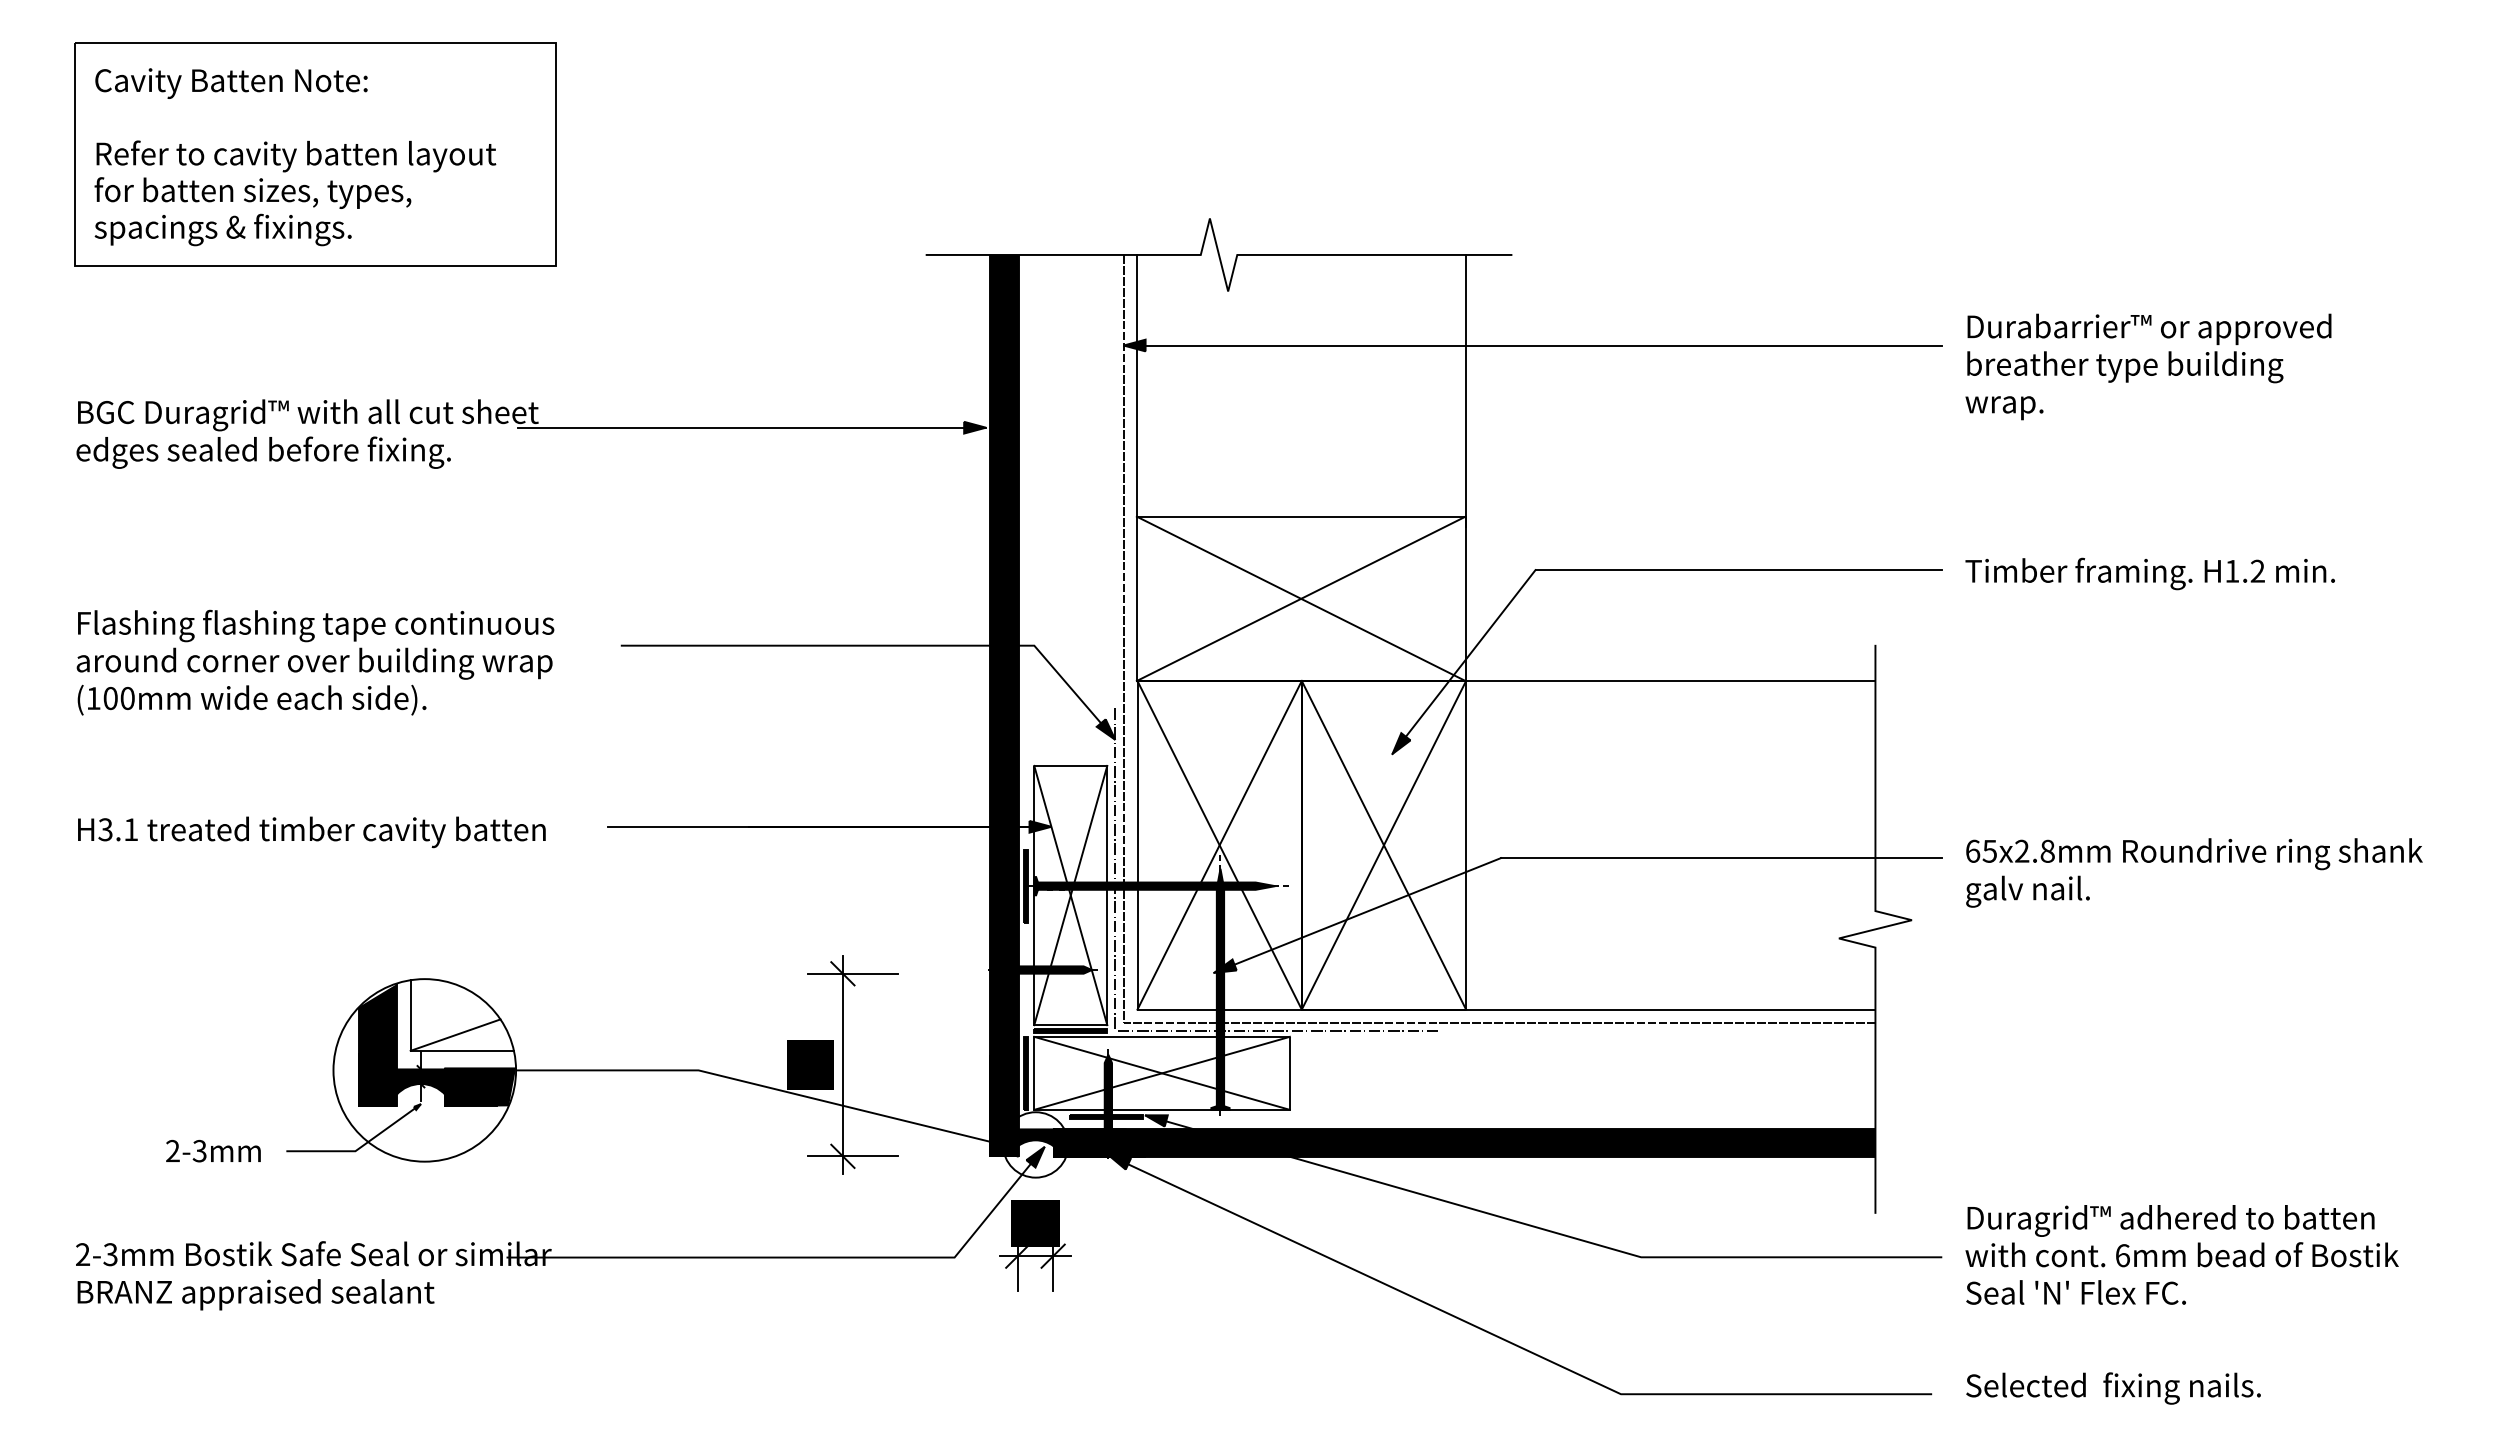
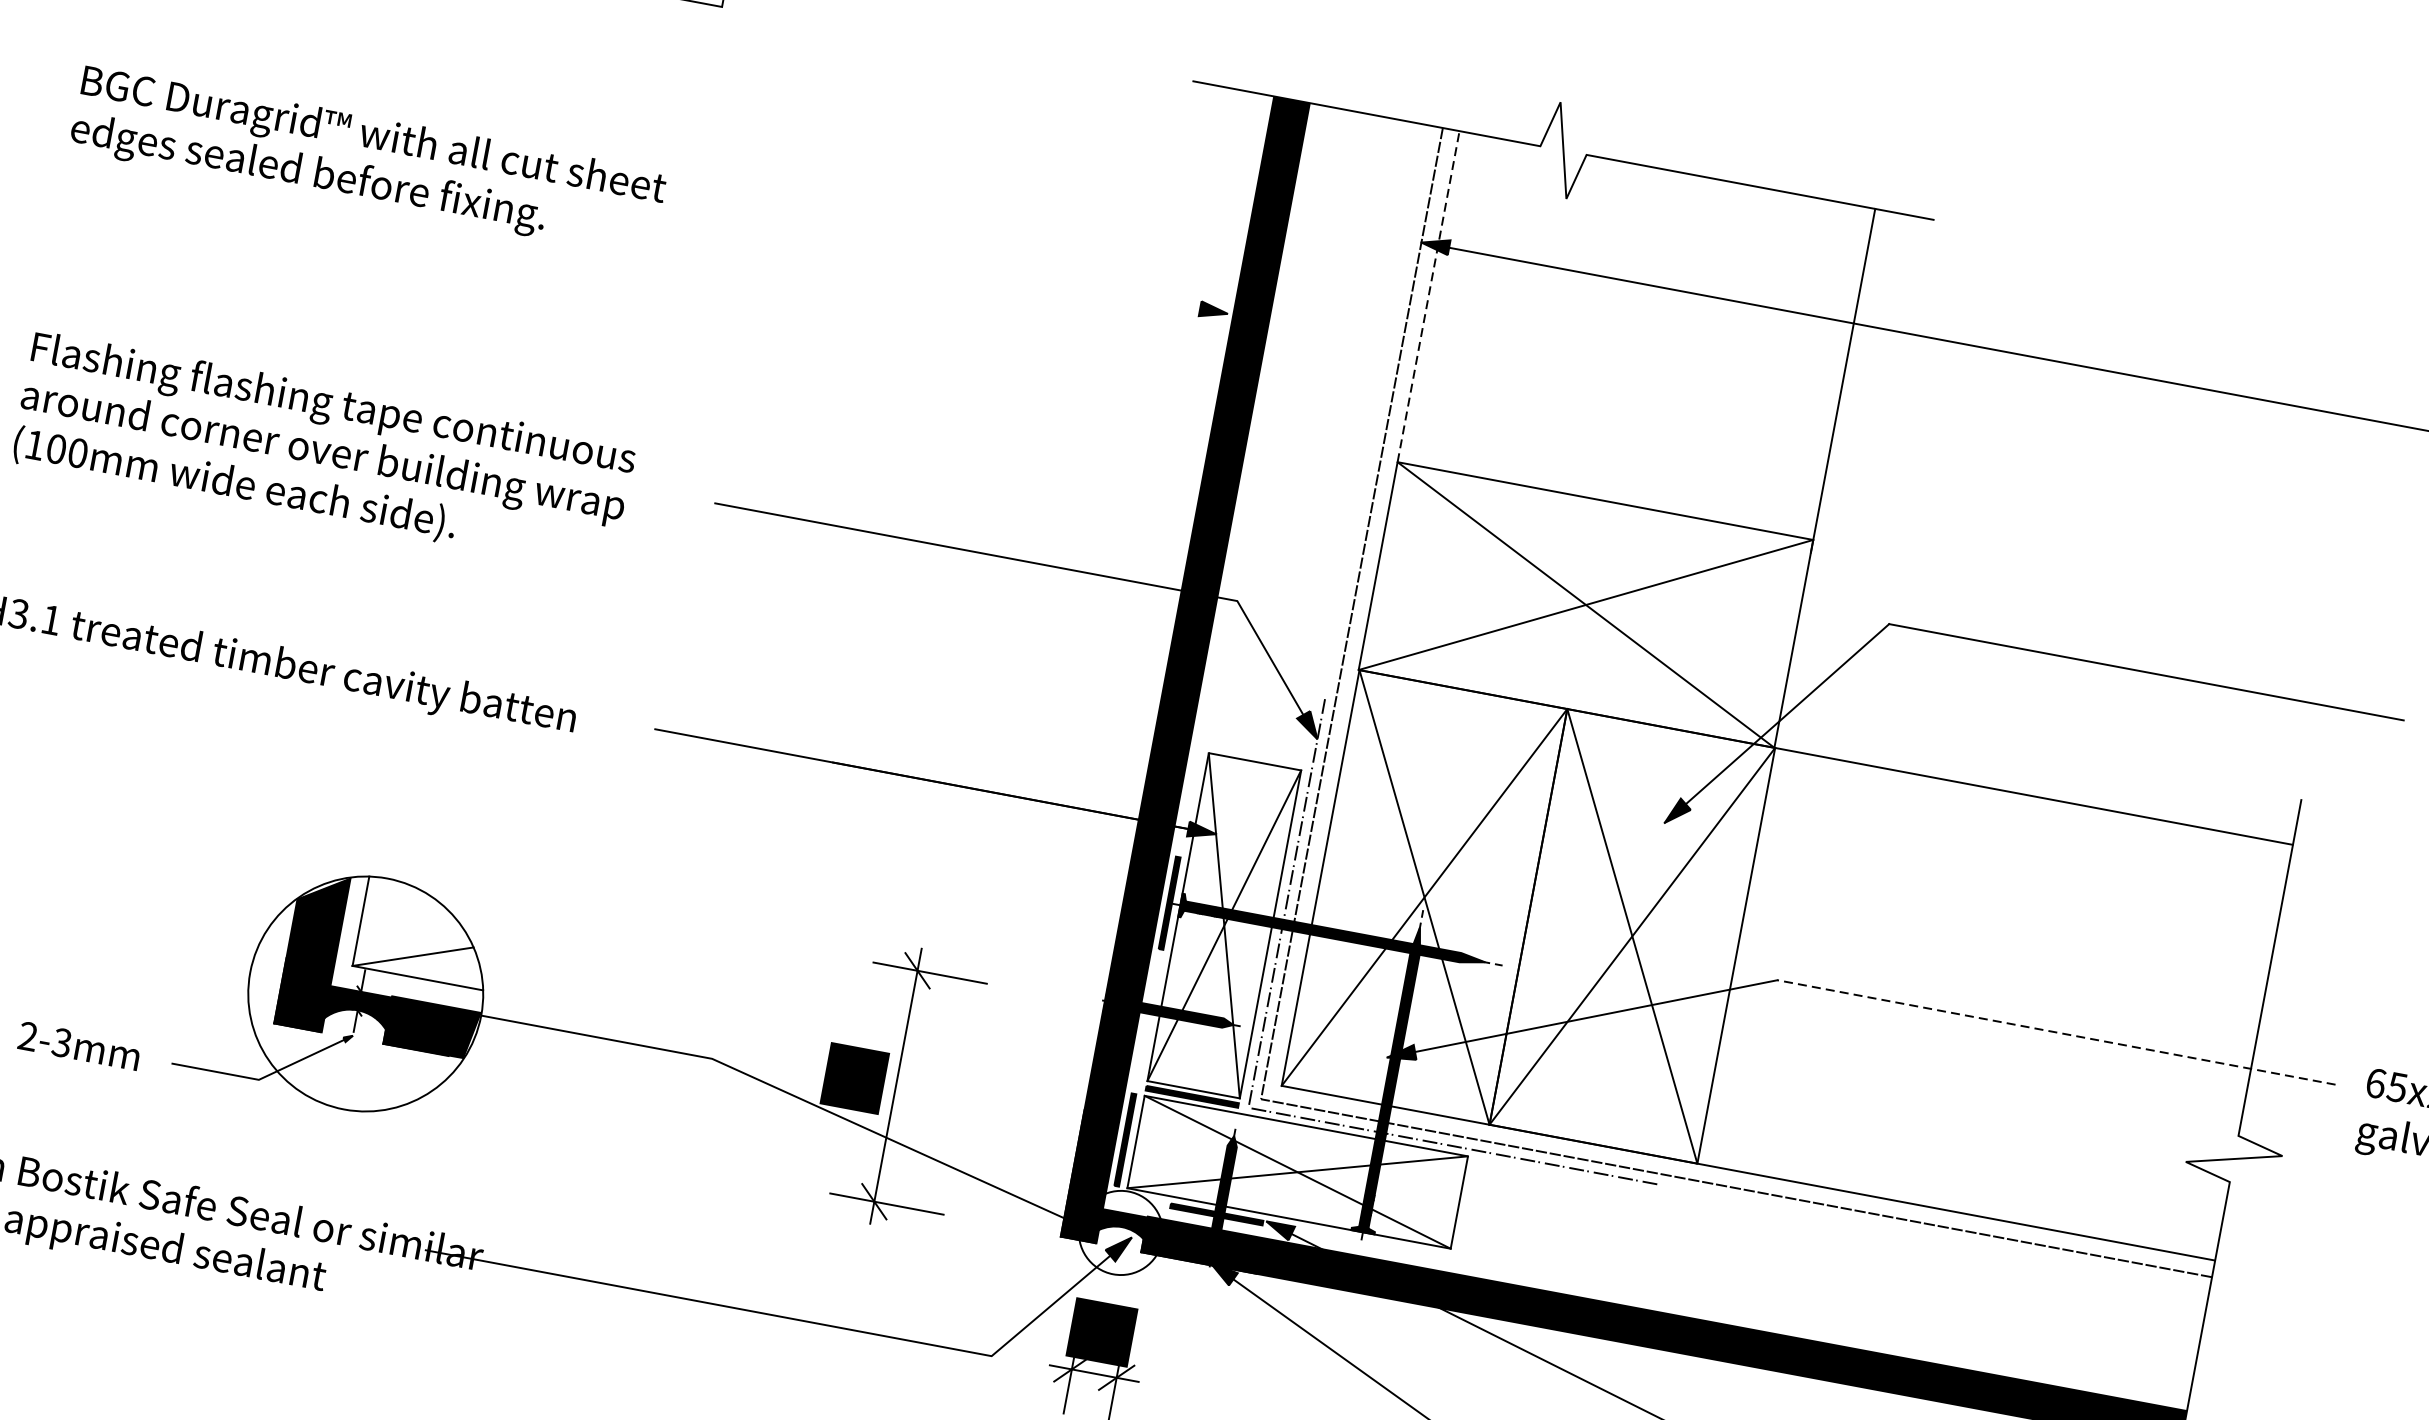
line: (1136, 385) -> (1428, 296), solid -> dashed
line: (751, 427) -> (931, 258), removed
line: (1721, 858) -> (2056, 1032), solid -> dashed

